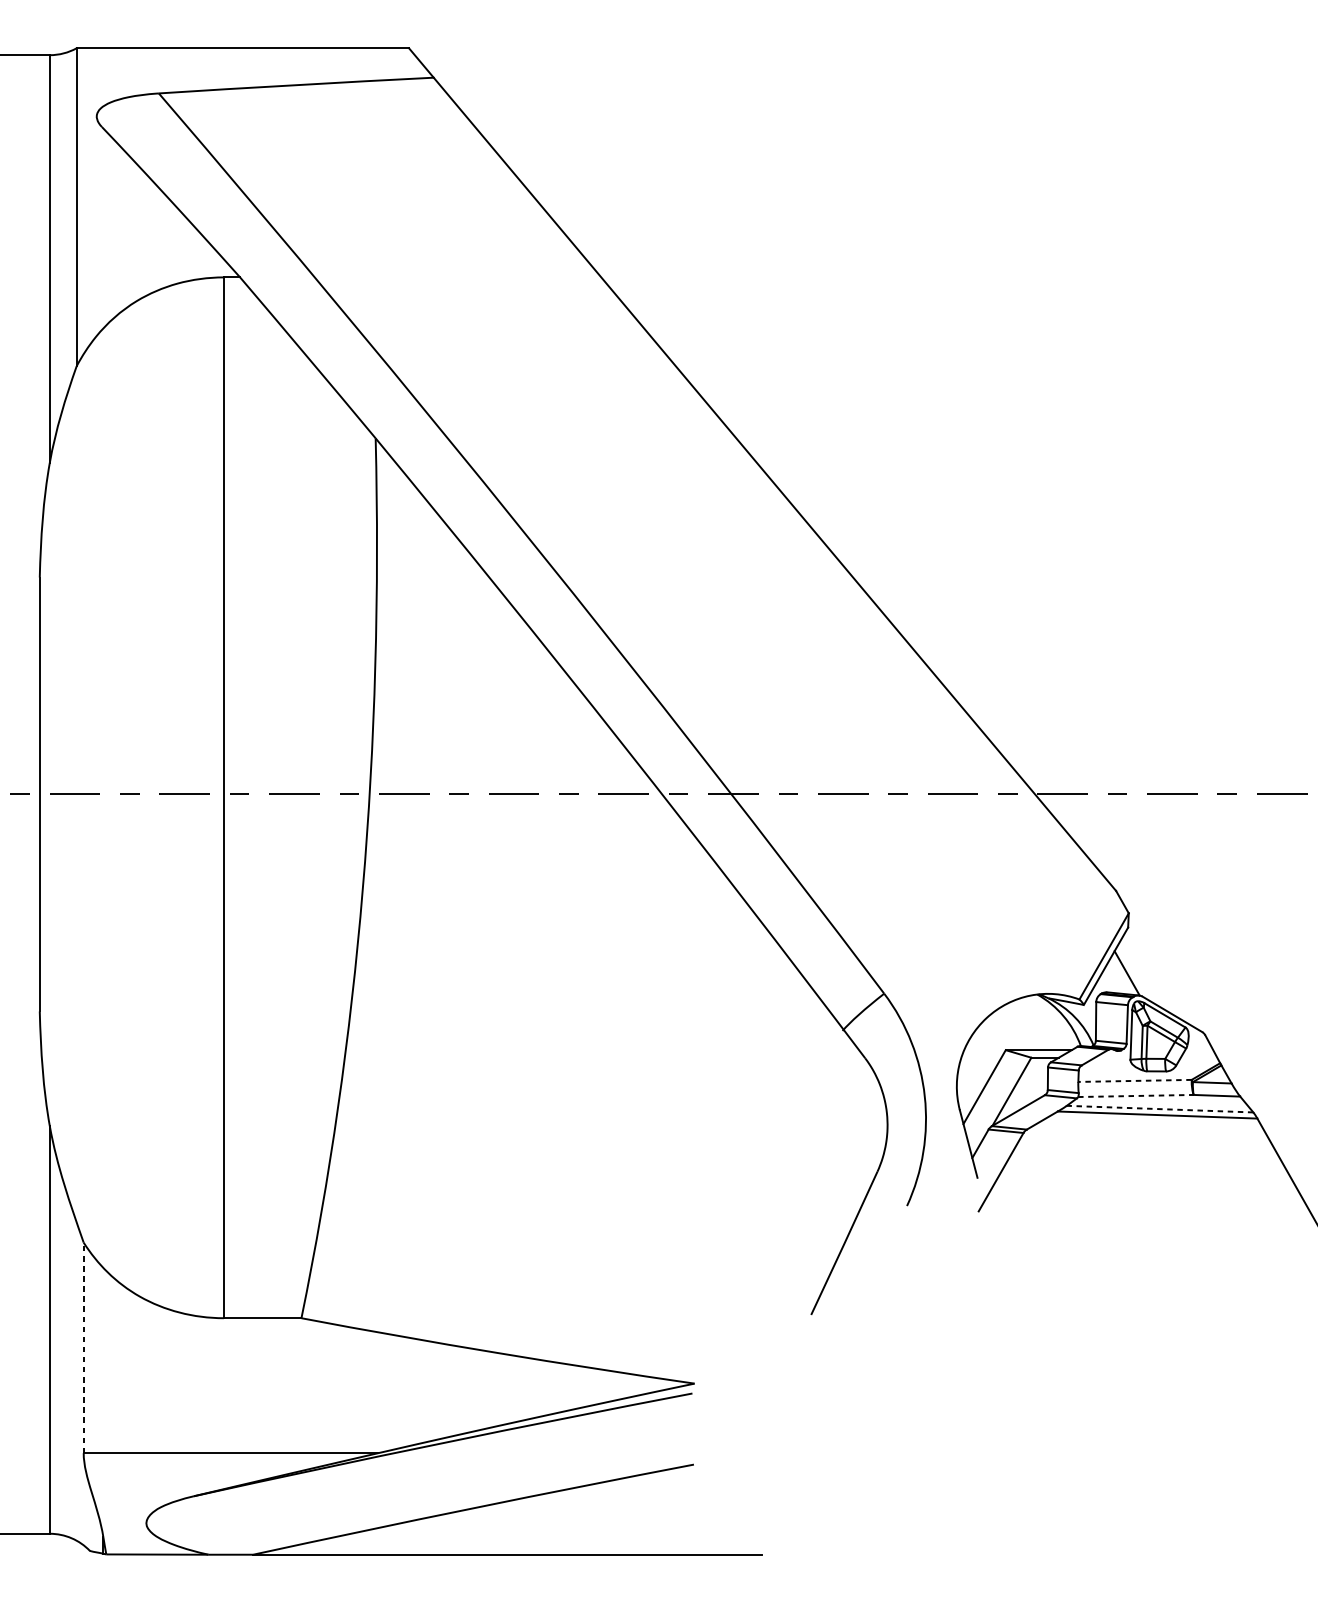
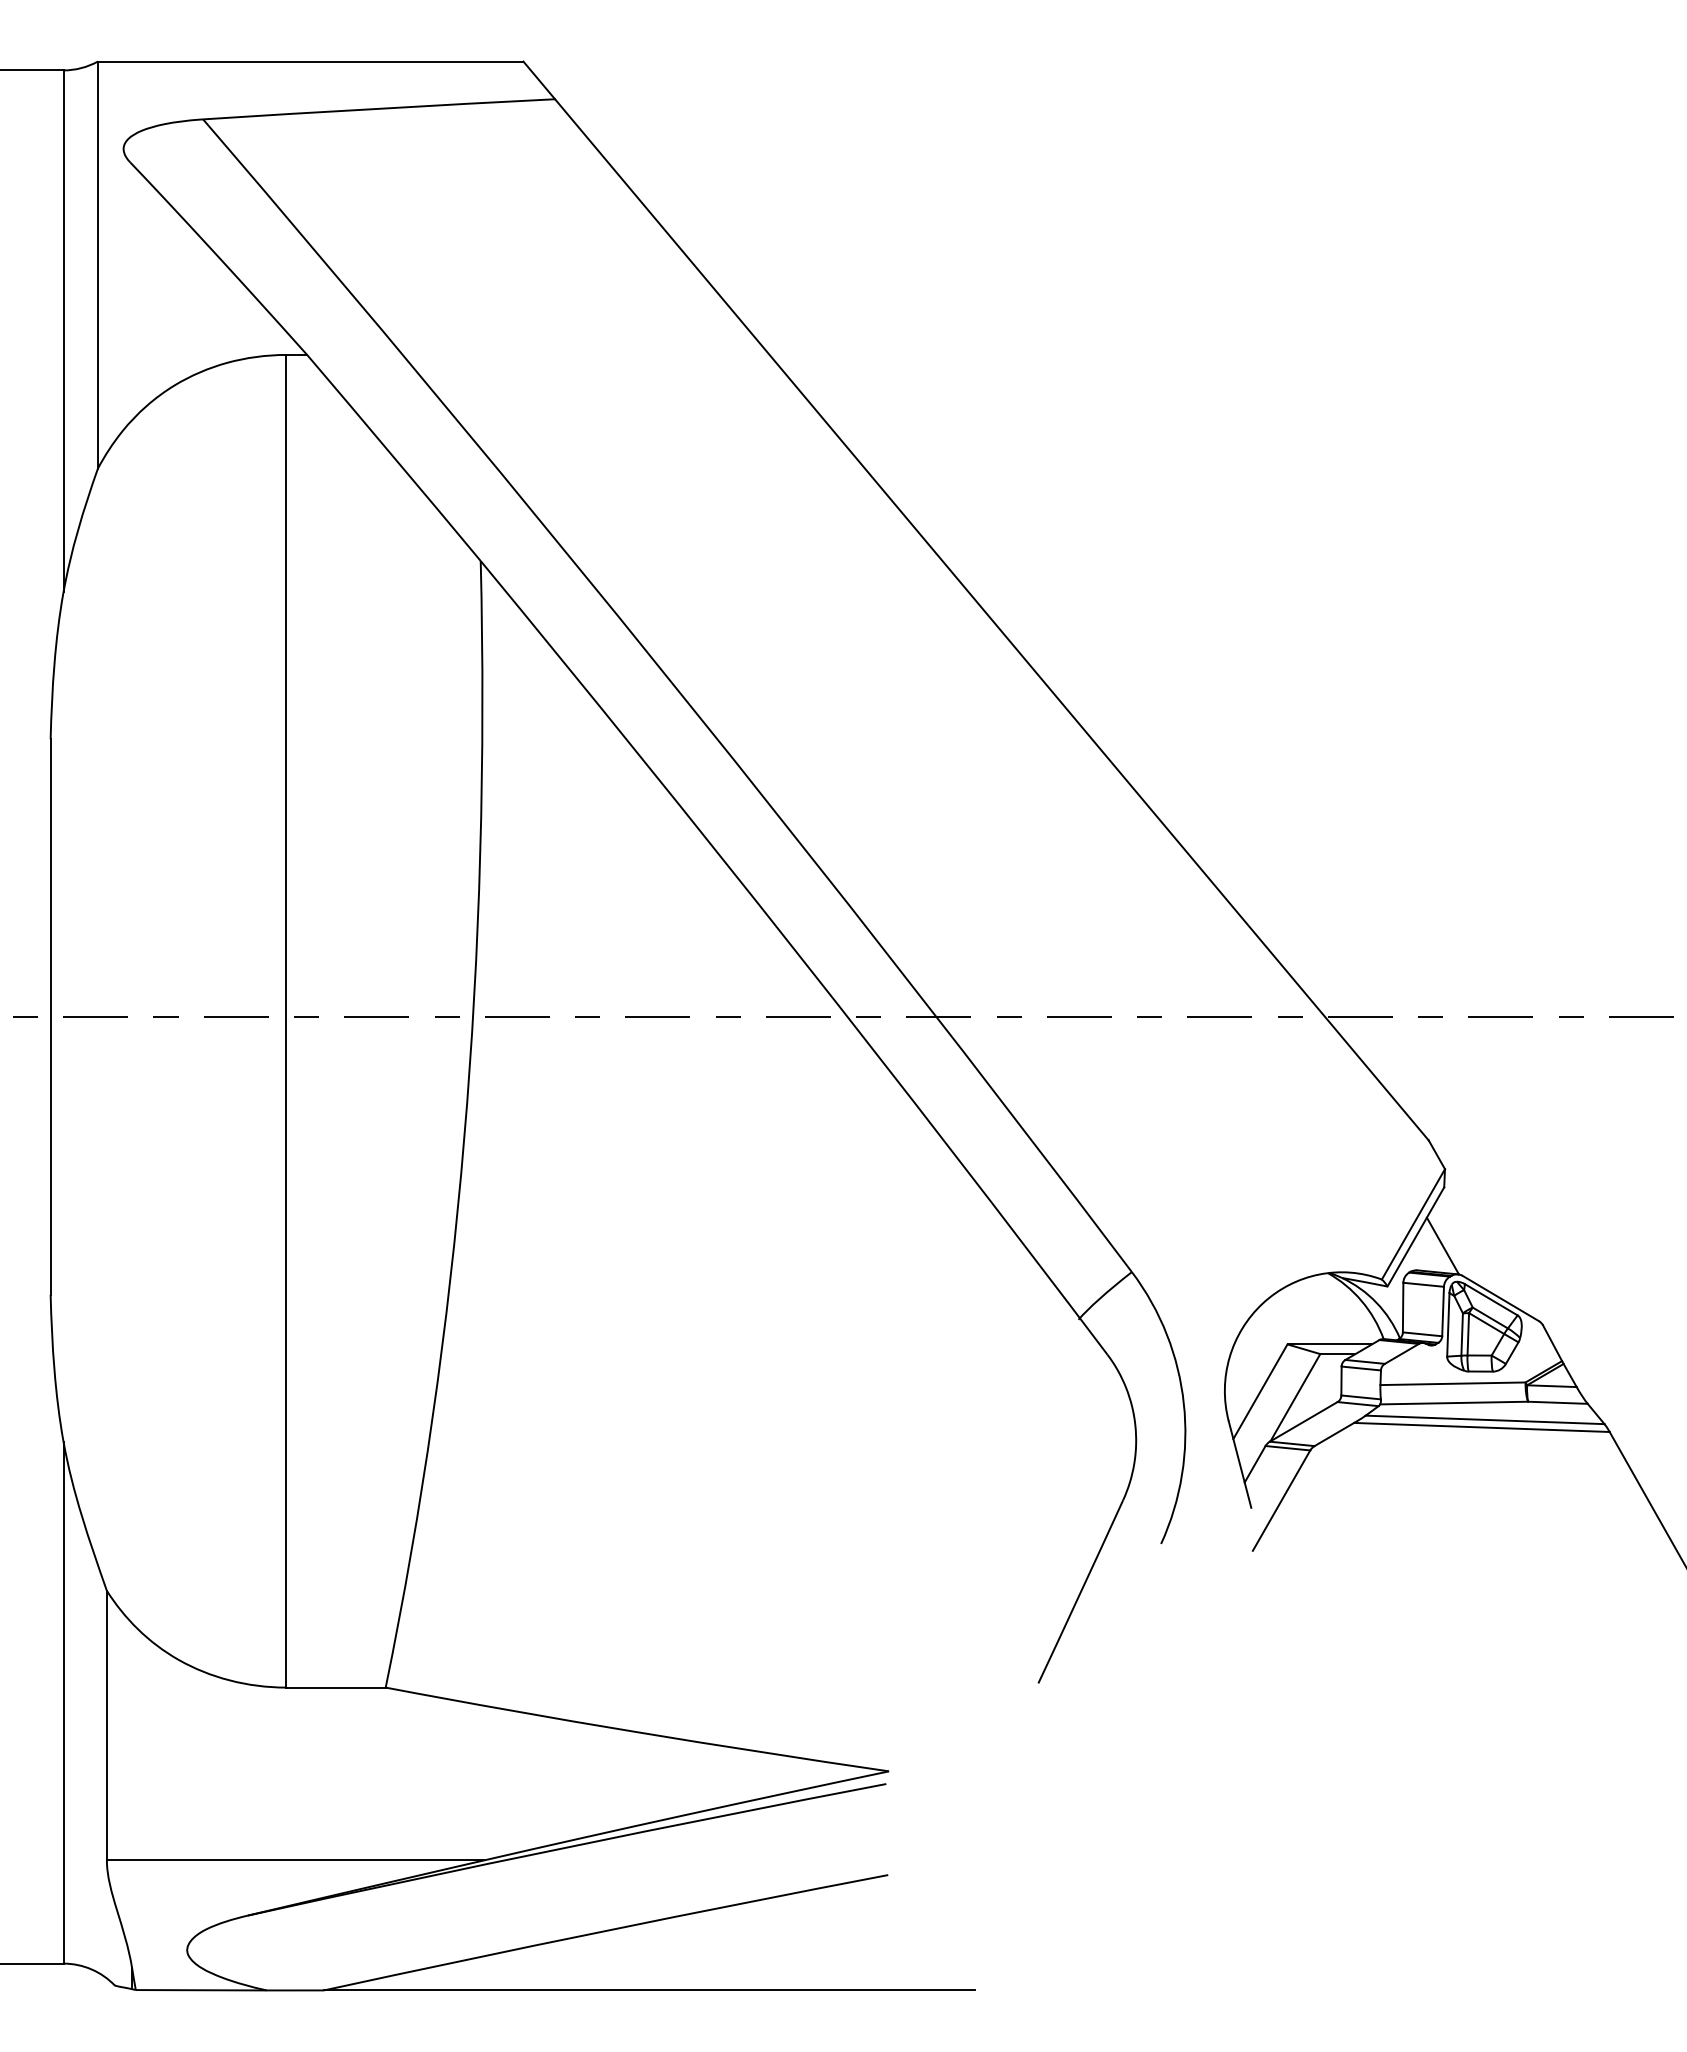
line: (1135, 1080) -> (1453, 1383), dashed -> solid
line: (1136, 1096) -> (1454, 1403), dashed -> solid
line: (1159, 1108) -> (1484, 1419), dashed -> solid
line: (83, 1347) -> (106, 1725), dashed -> solid

